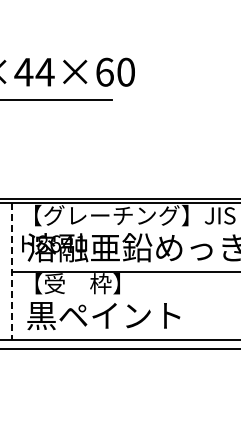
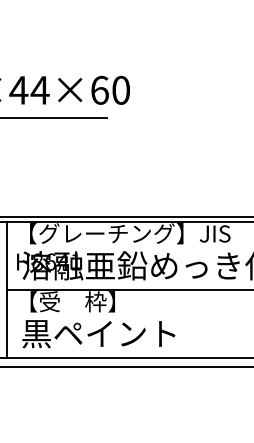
line: (12, 272) -> (7, 290), dashed -> solid

